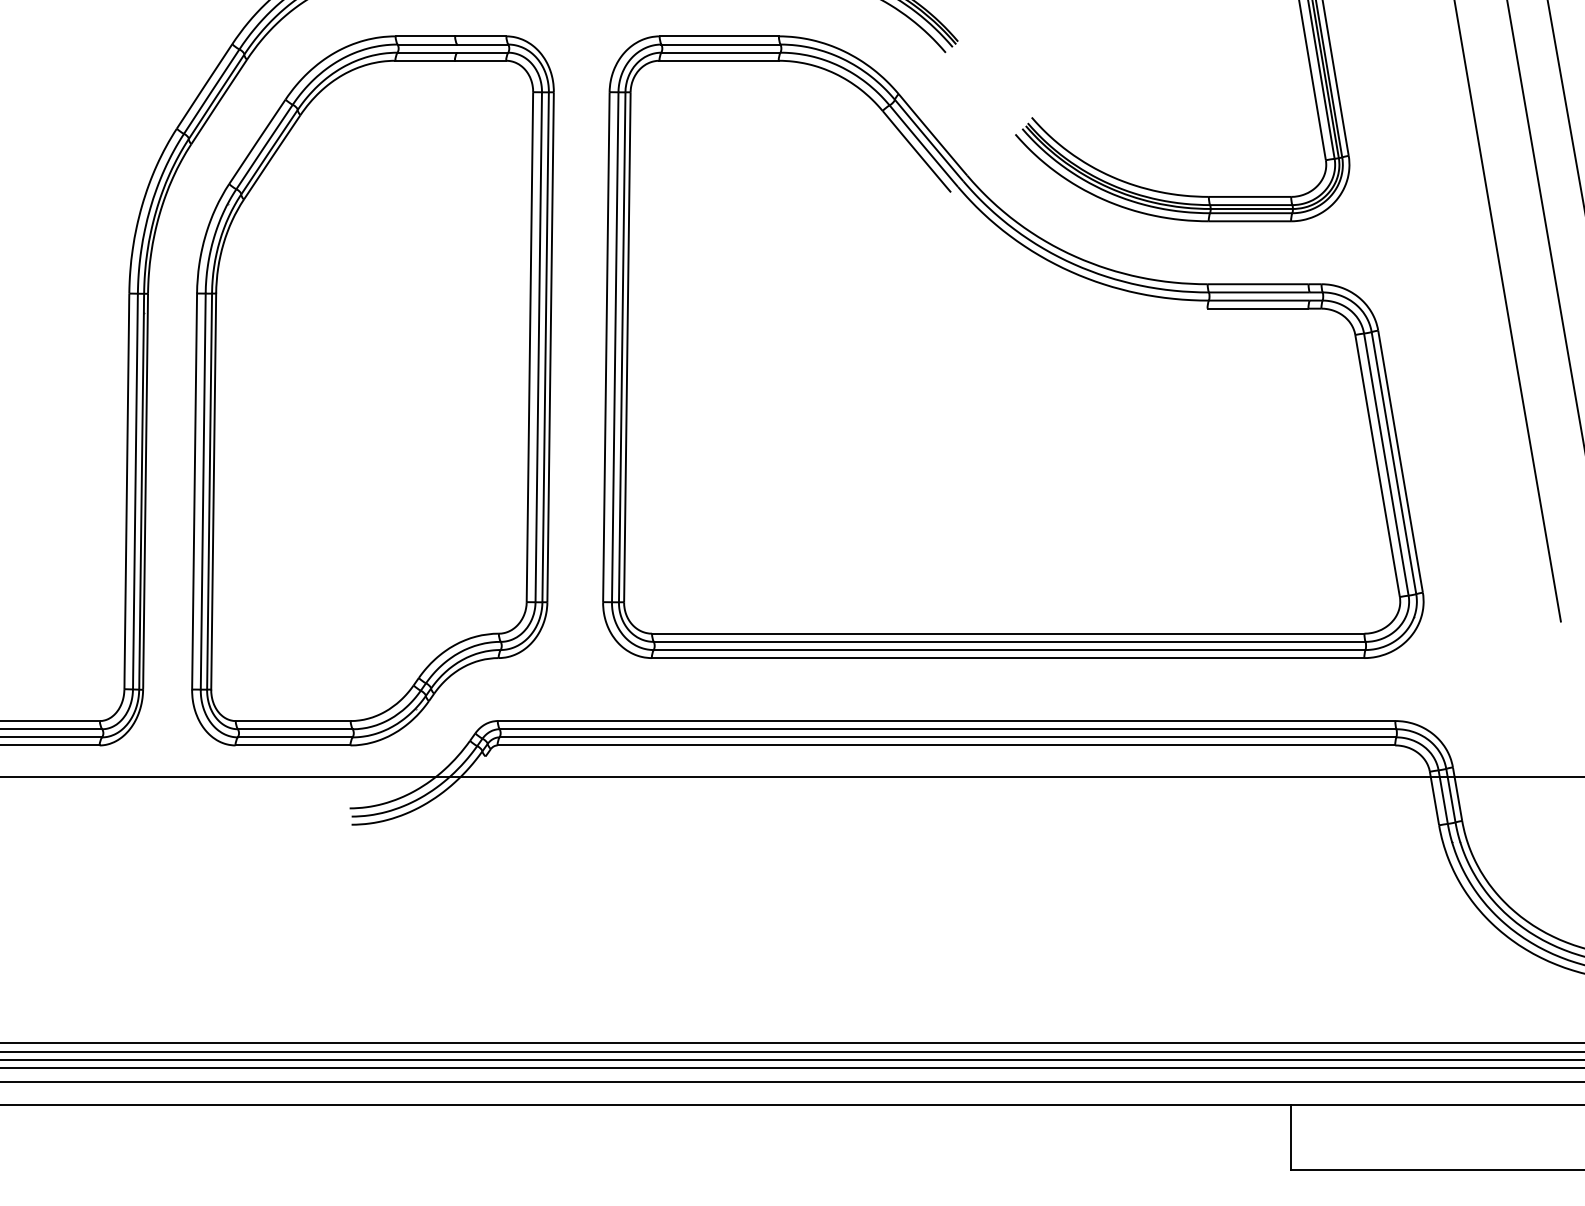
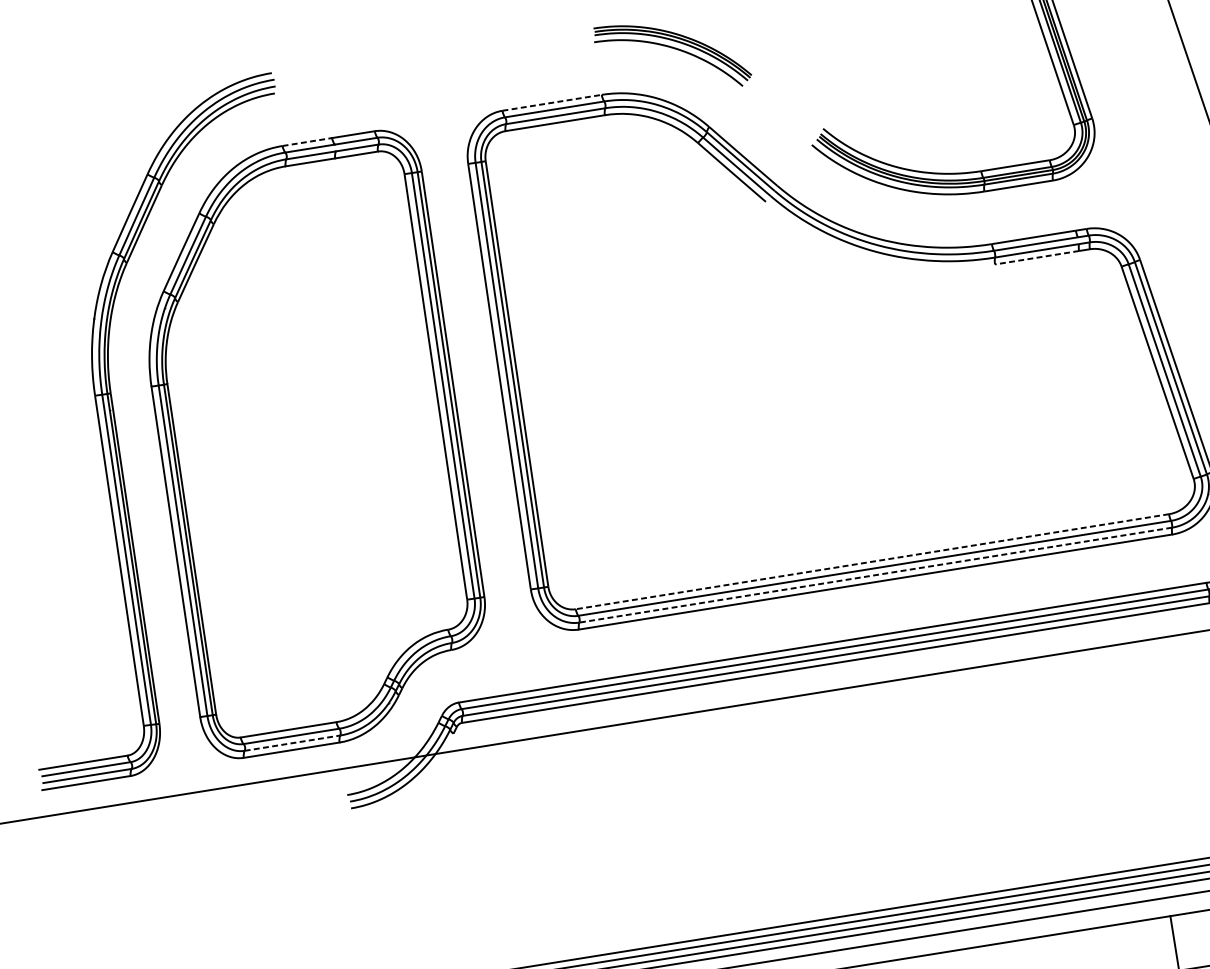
line: (425, 36) -> (307, 142), solid -> dashed
line: (719, 36) -> (552, 102), solid -> dashed
line: (1257, 308) -> (1036, 257), solid -> dashed
line: (1007, 633) -> (871, 561), solid -> dashed
line: (1009, 650) -> (875, 575), solid -> dashed
line: (295, 737) -> (292, 743), solid -> dashed

